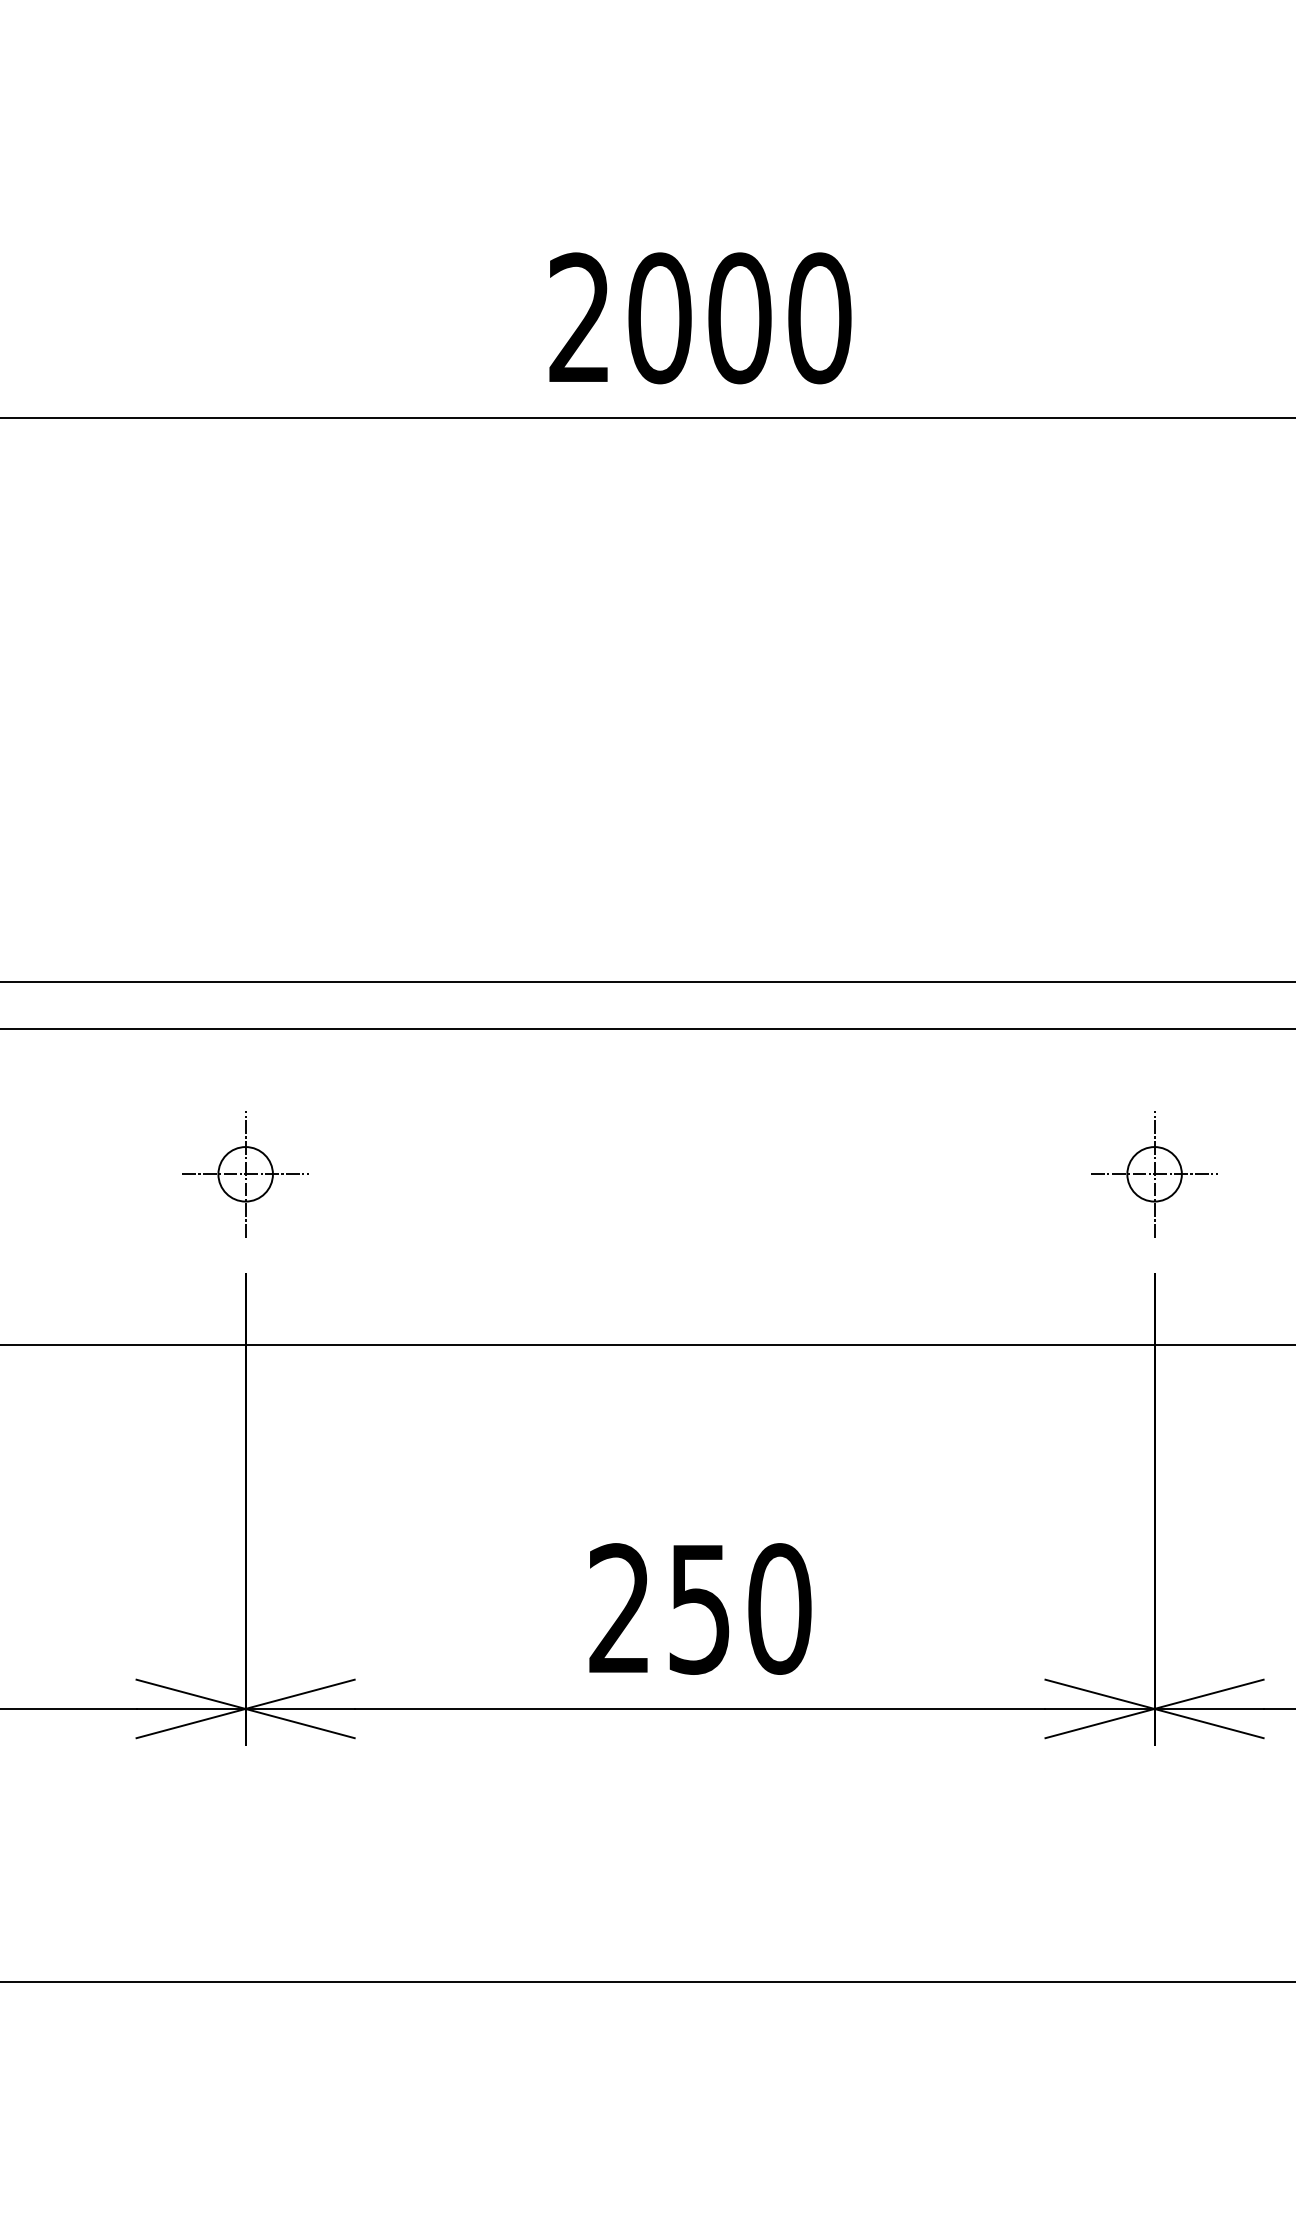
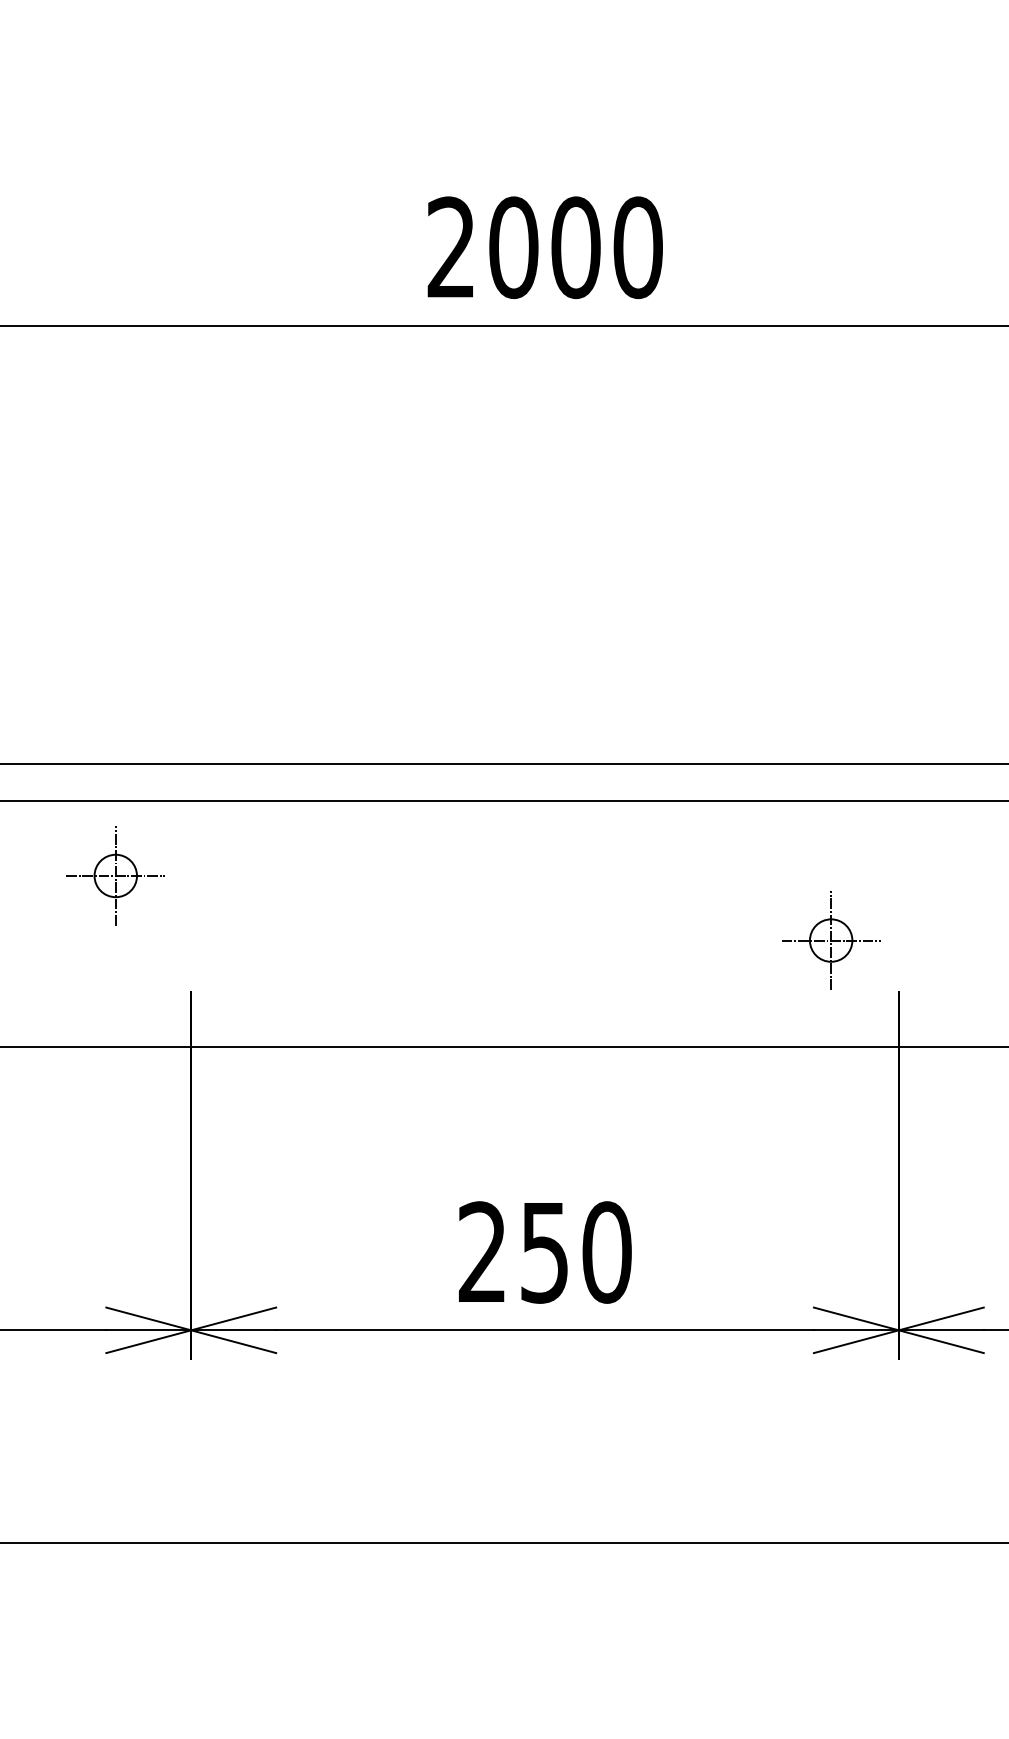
part: (245, 1174) -> (115, 876), moved
part: (1154, 1174) -> (831, 940), moved

